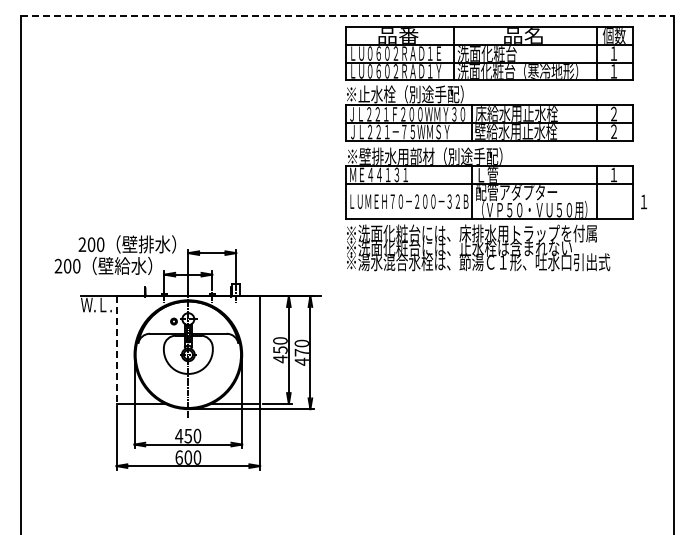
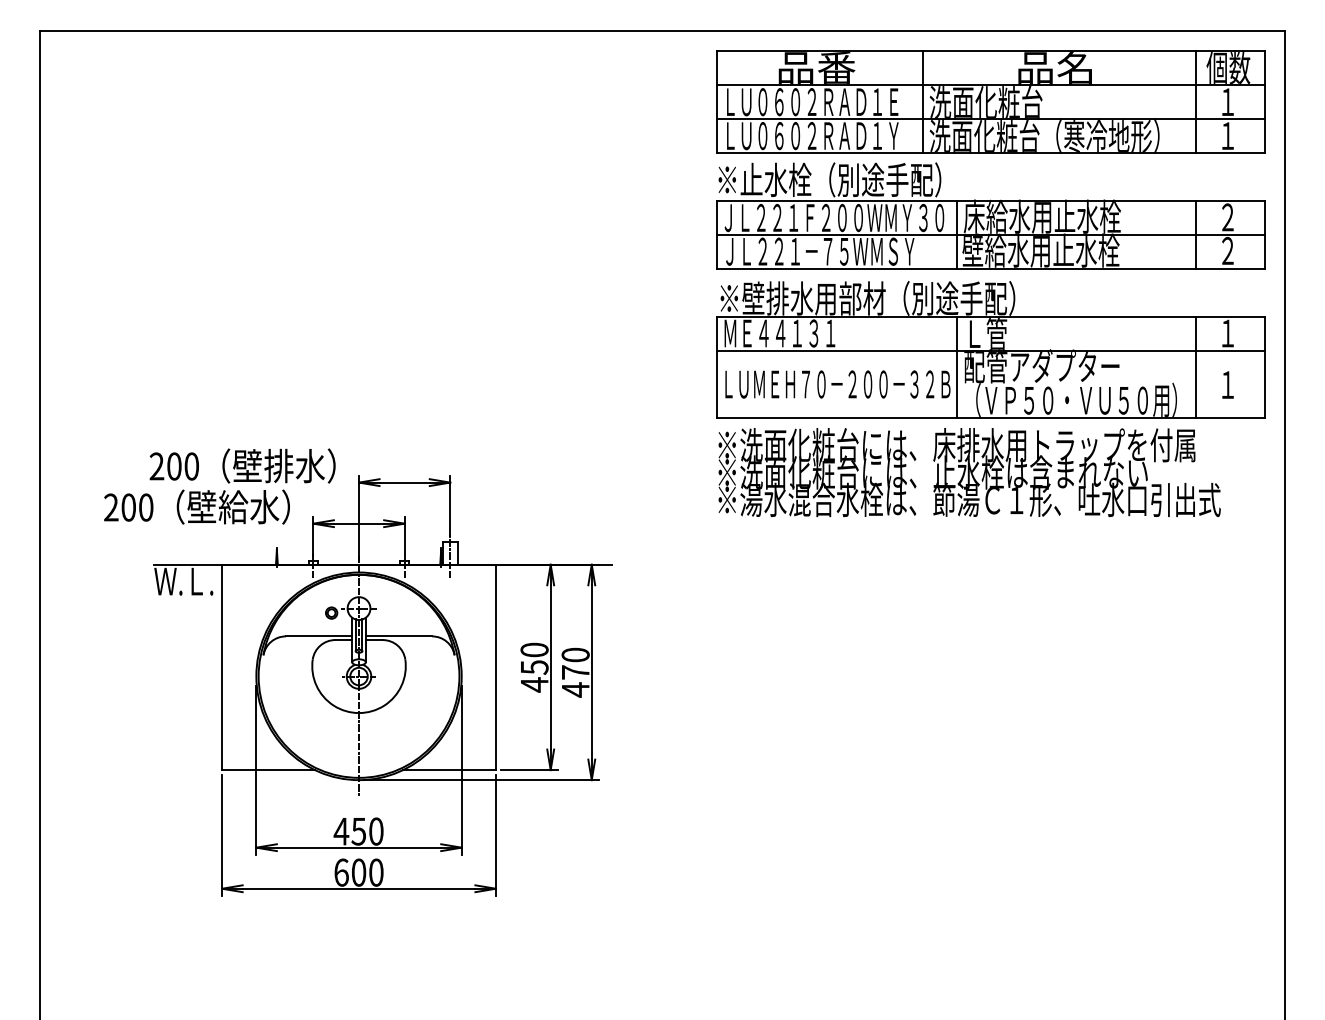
line: (347, 16) -> (662, 31), dashed -> solid
part: (489, 148) -> (990, 283), moved
line: (116, 350) -> (222, 668), dashed -> solid

